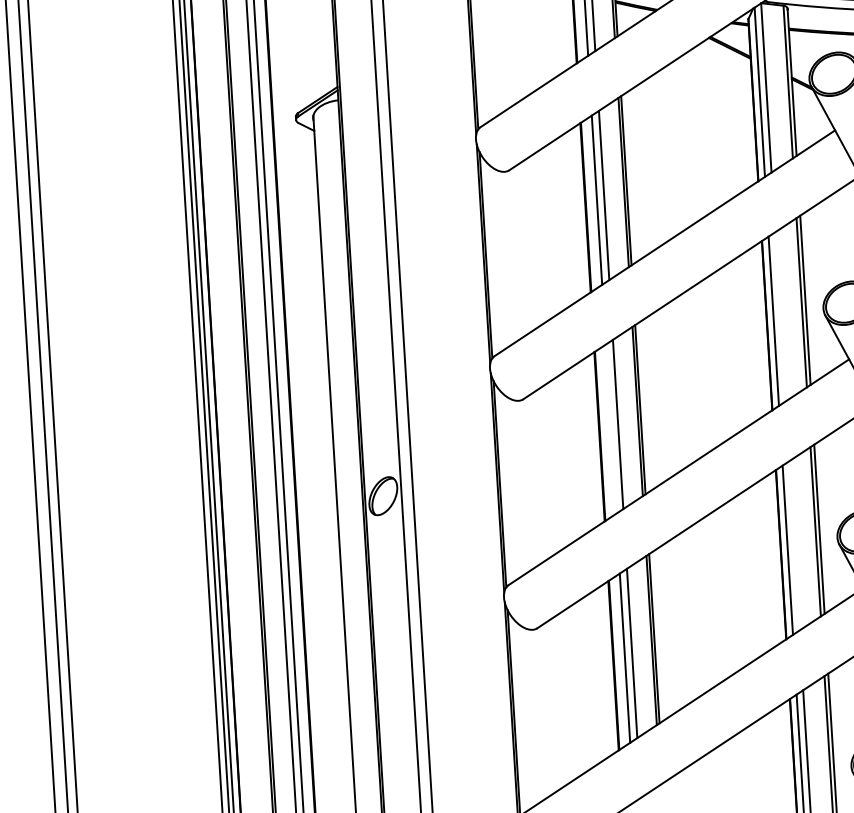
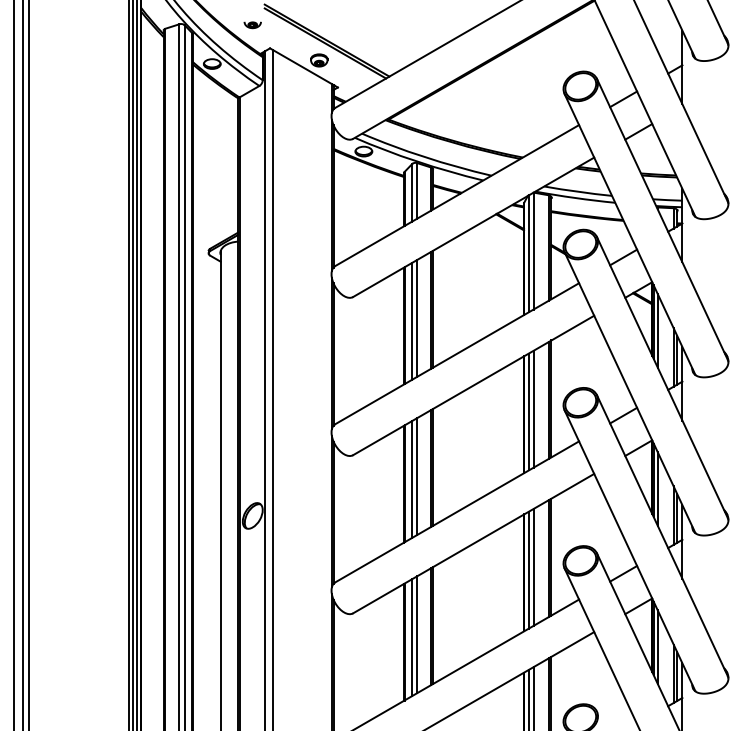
line: (780, 315) -> (533, 408), added
line: (611, 429) -> (412, 479), added
line: (794, 545) -> (533, 567), added

